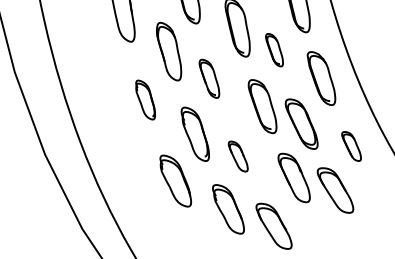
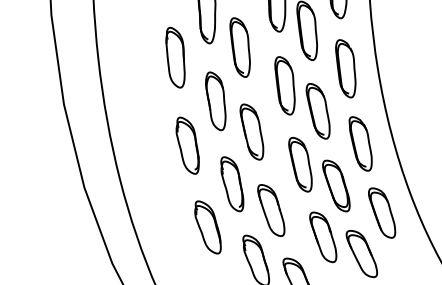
part: (273, 50) -> (317, 111), size x1.67
part: (208, 78) -> (251, 131), size x1.43
part: (145, 99) -> (187, 145), size x1.43
part: (351, 145) -> (382, 212), size x1.67
part: (238, 156) -> (271, 210), size x1.67

